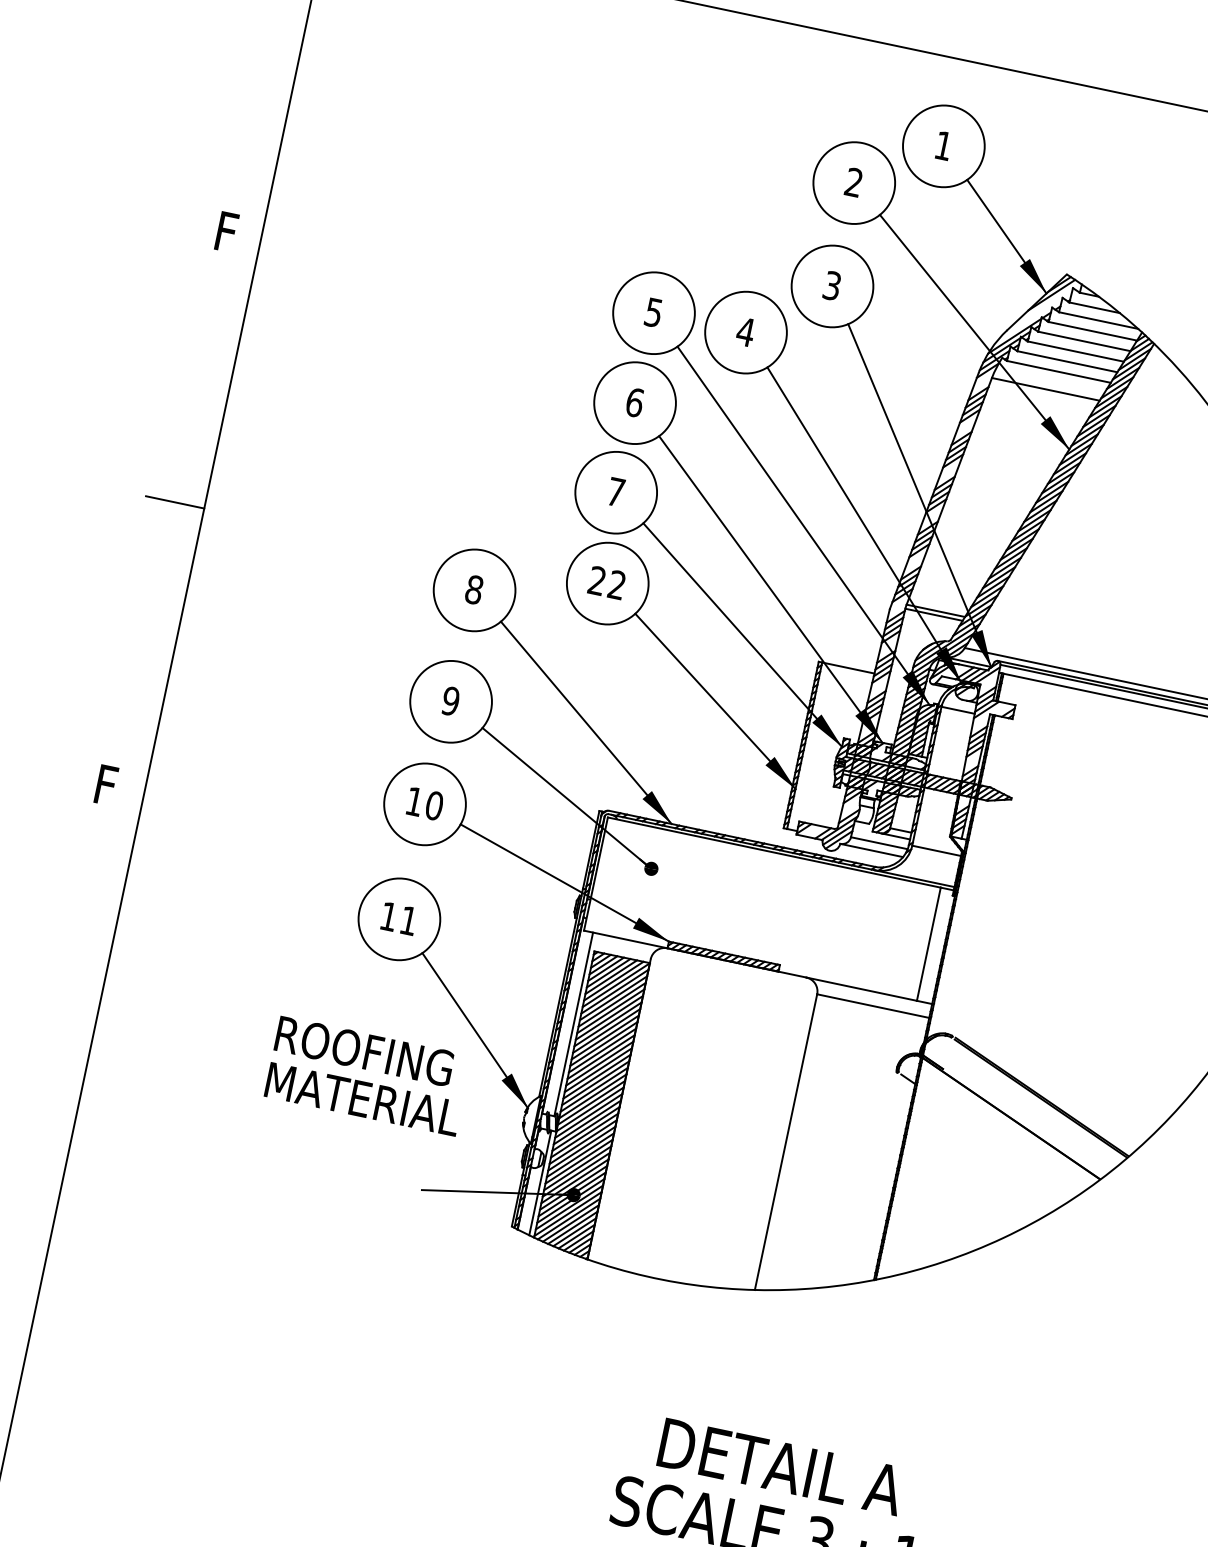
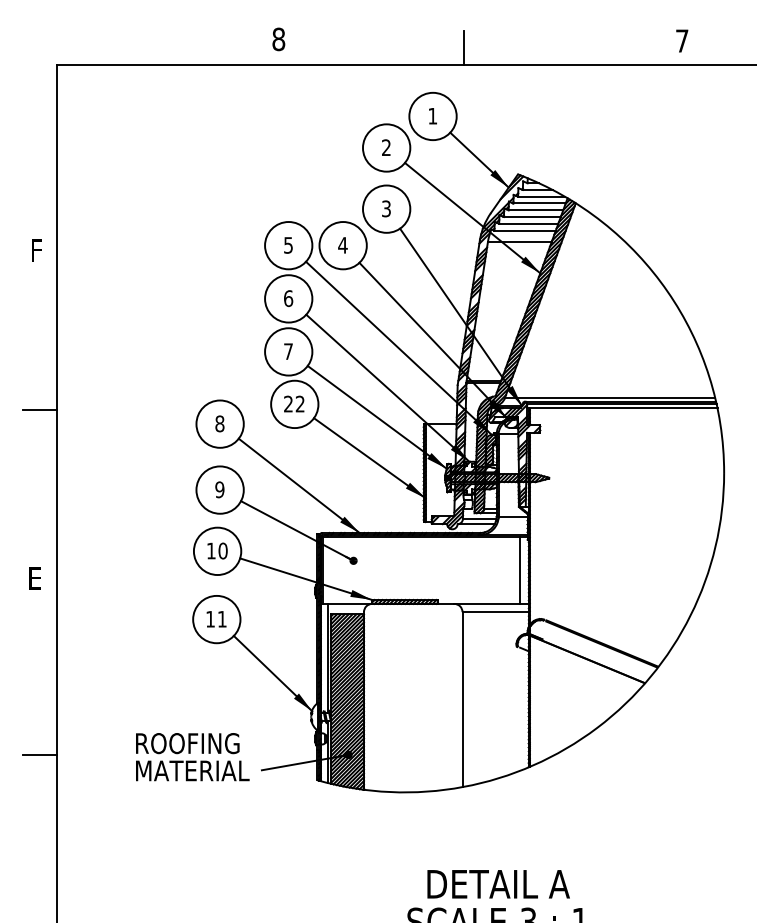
line: (1019, 40) -> (463, 47), added
text: (109, 785) -> (36, 578), F -> E
text: (367, 1076) -> (192, 757), moved
line: (51, 1084) -> (39, 754), added

